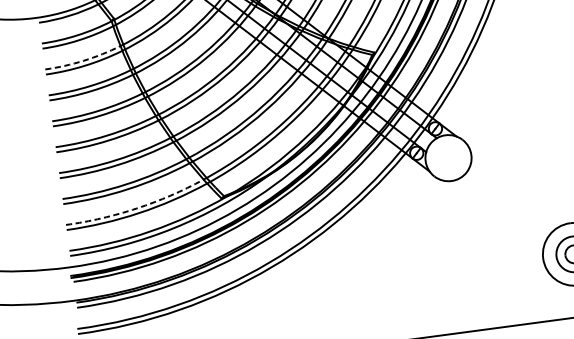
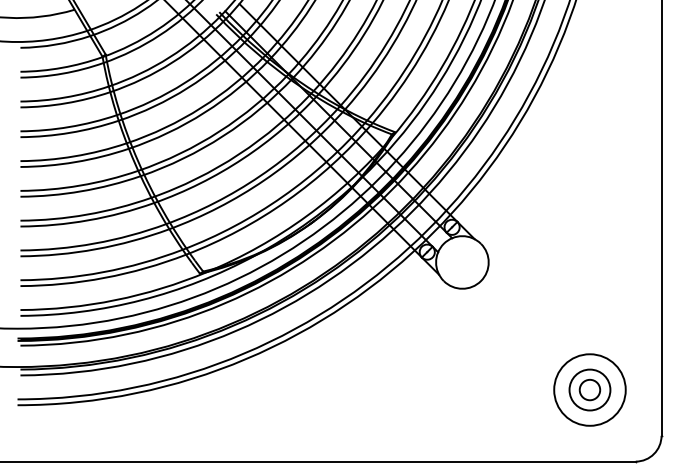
arc: (84, 60) -> (65, 97), dashed -> solid
arc: (136, 208) -> (102, 272), dashed -> solid

